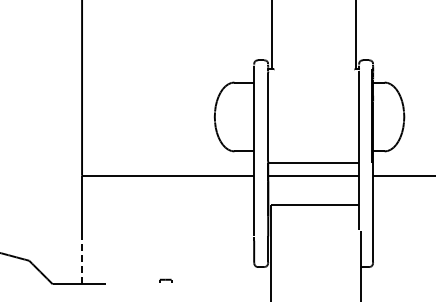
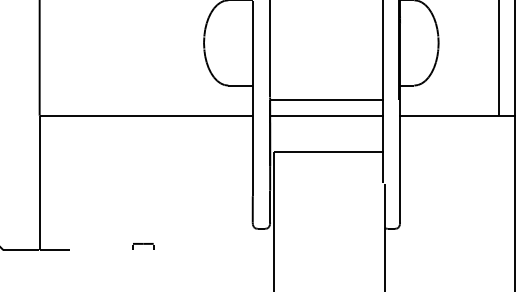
line: (82, 261) -> (40, 221), dashed -> solid
part: (165, 280) -> (142, 245), size x1.43

